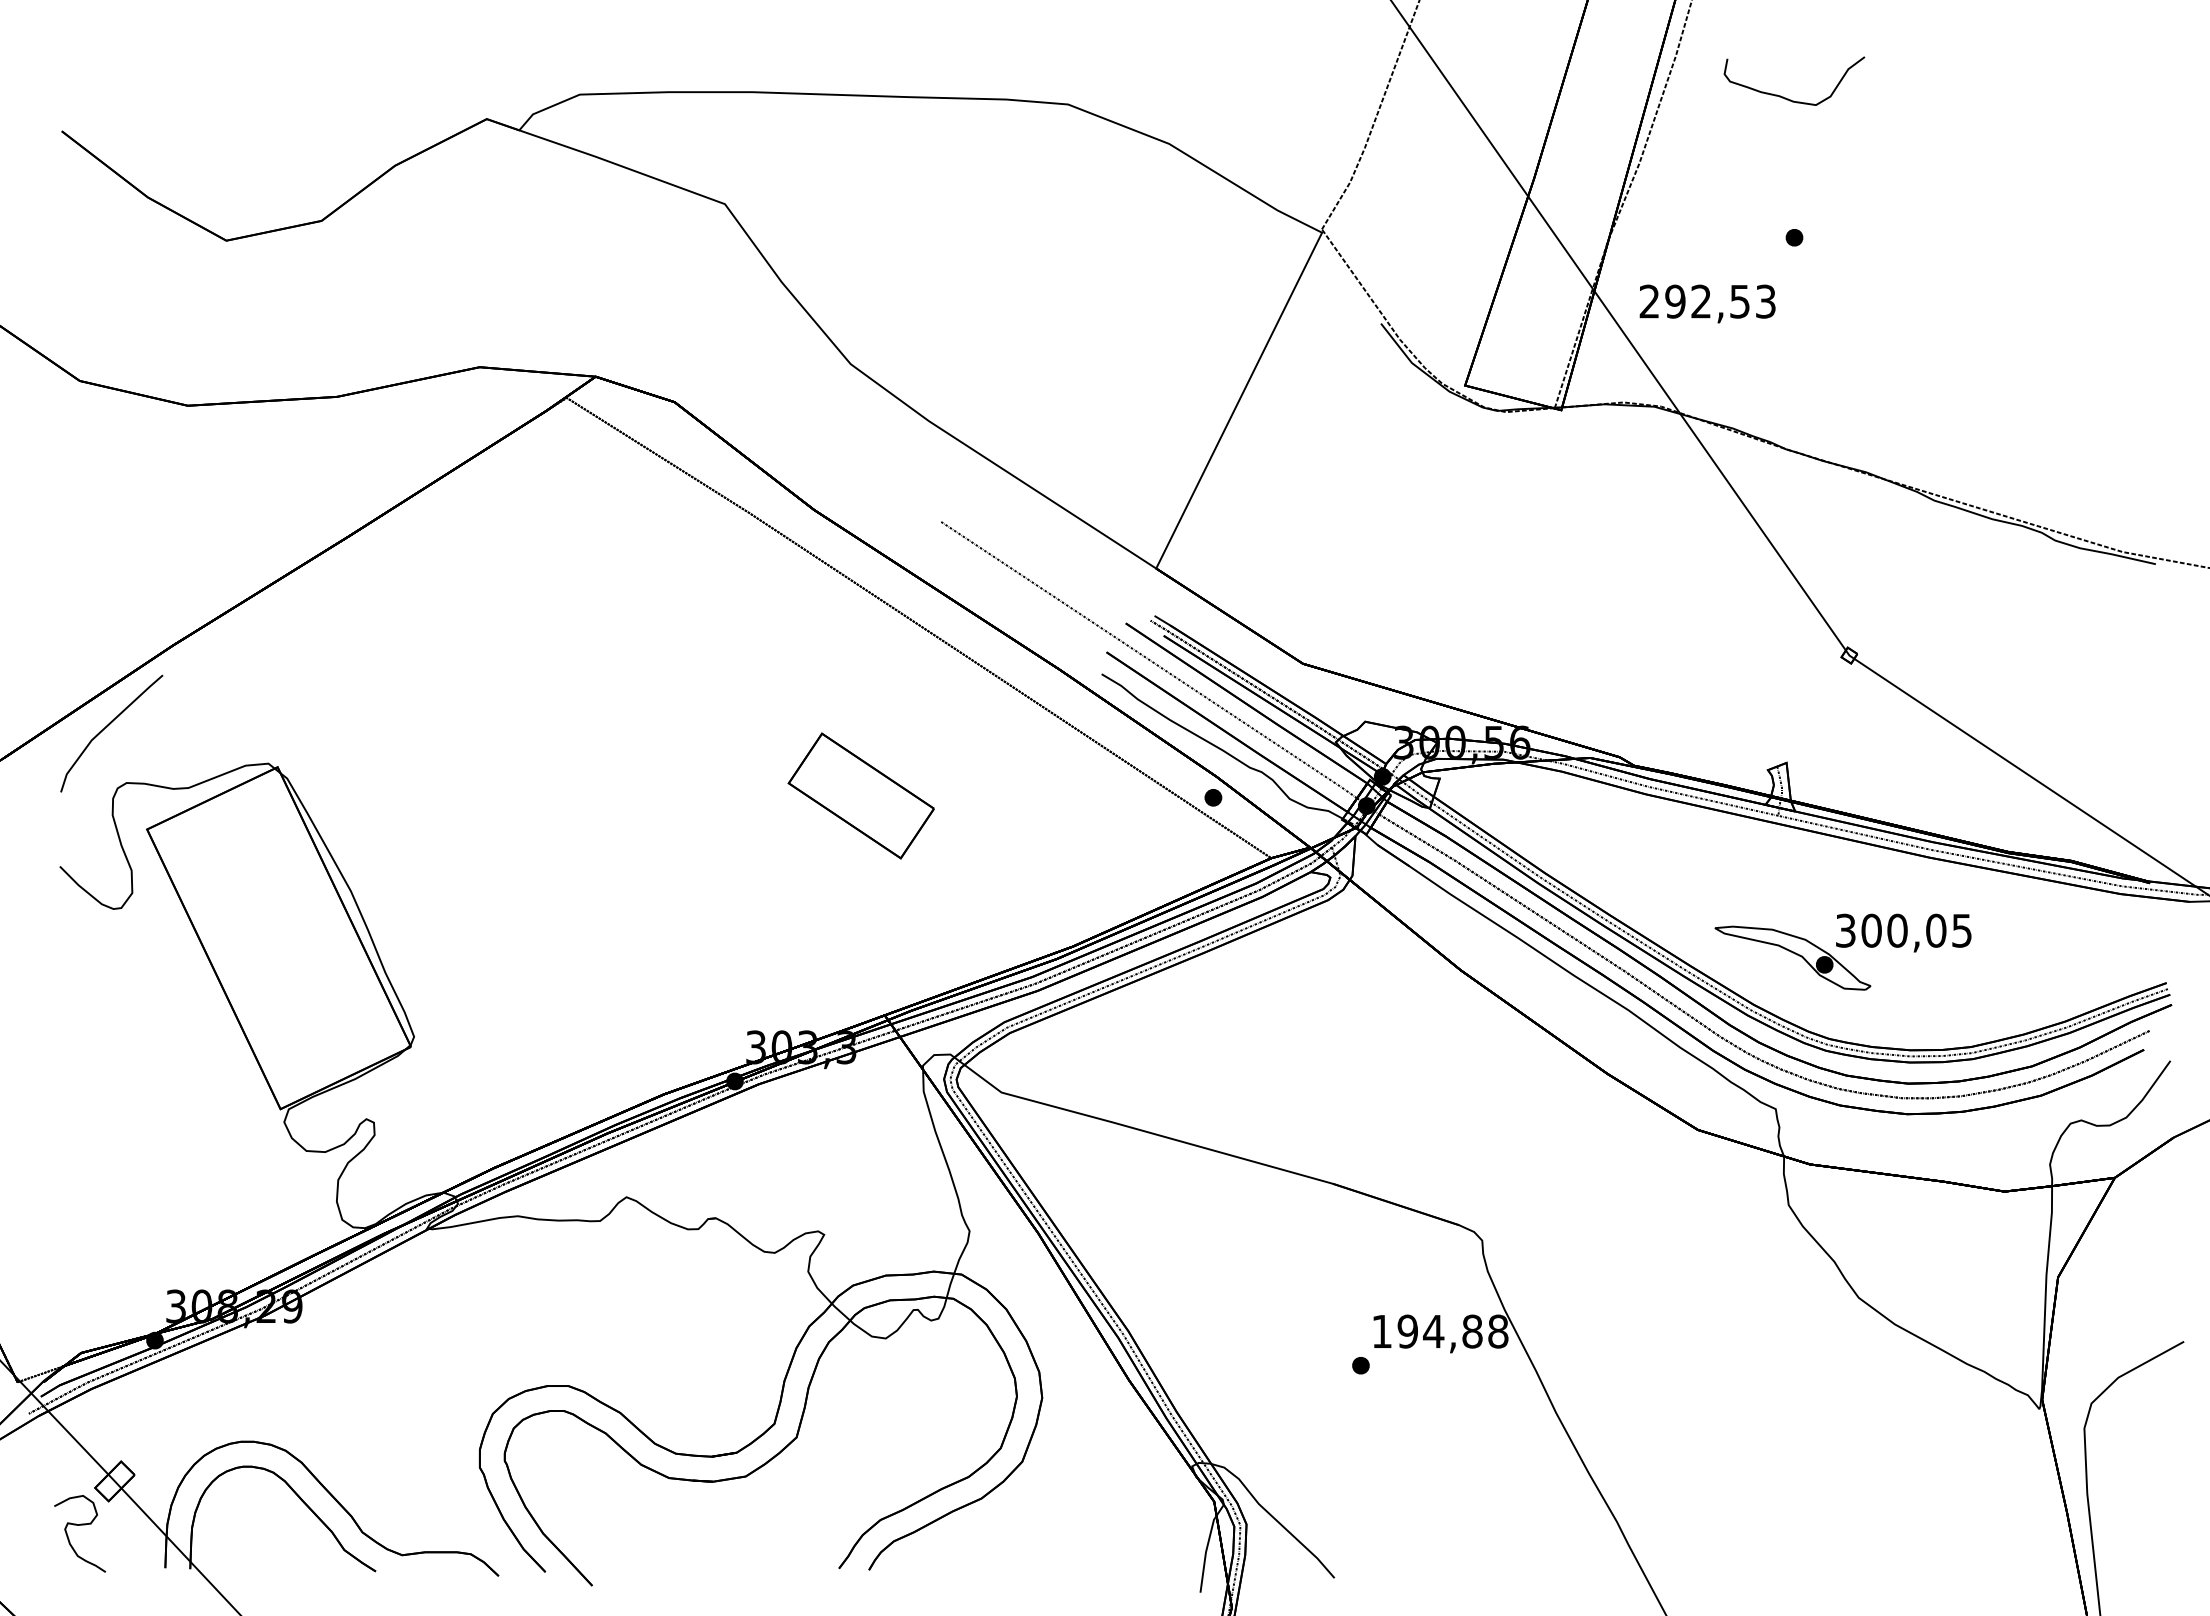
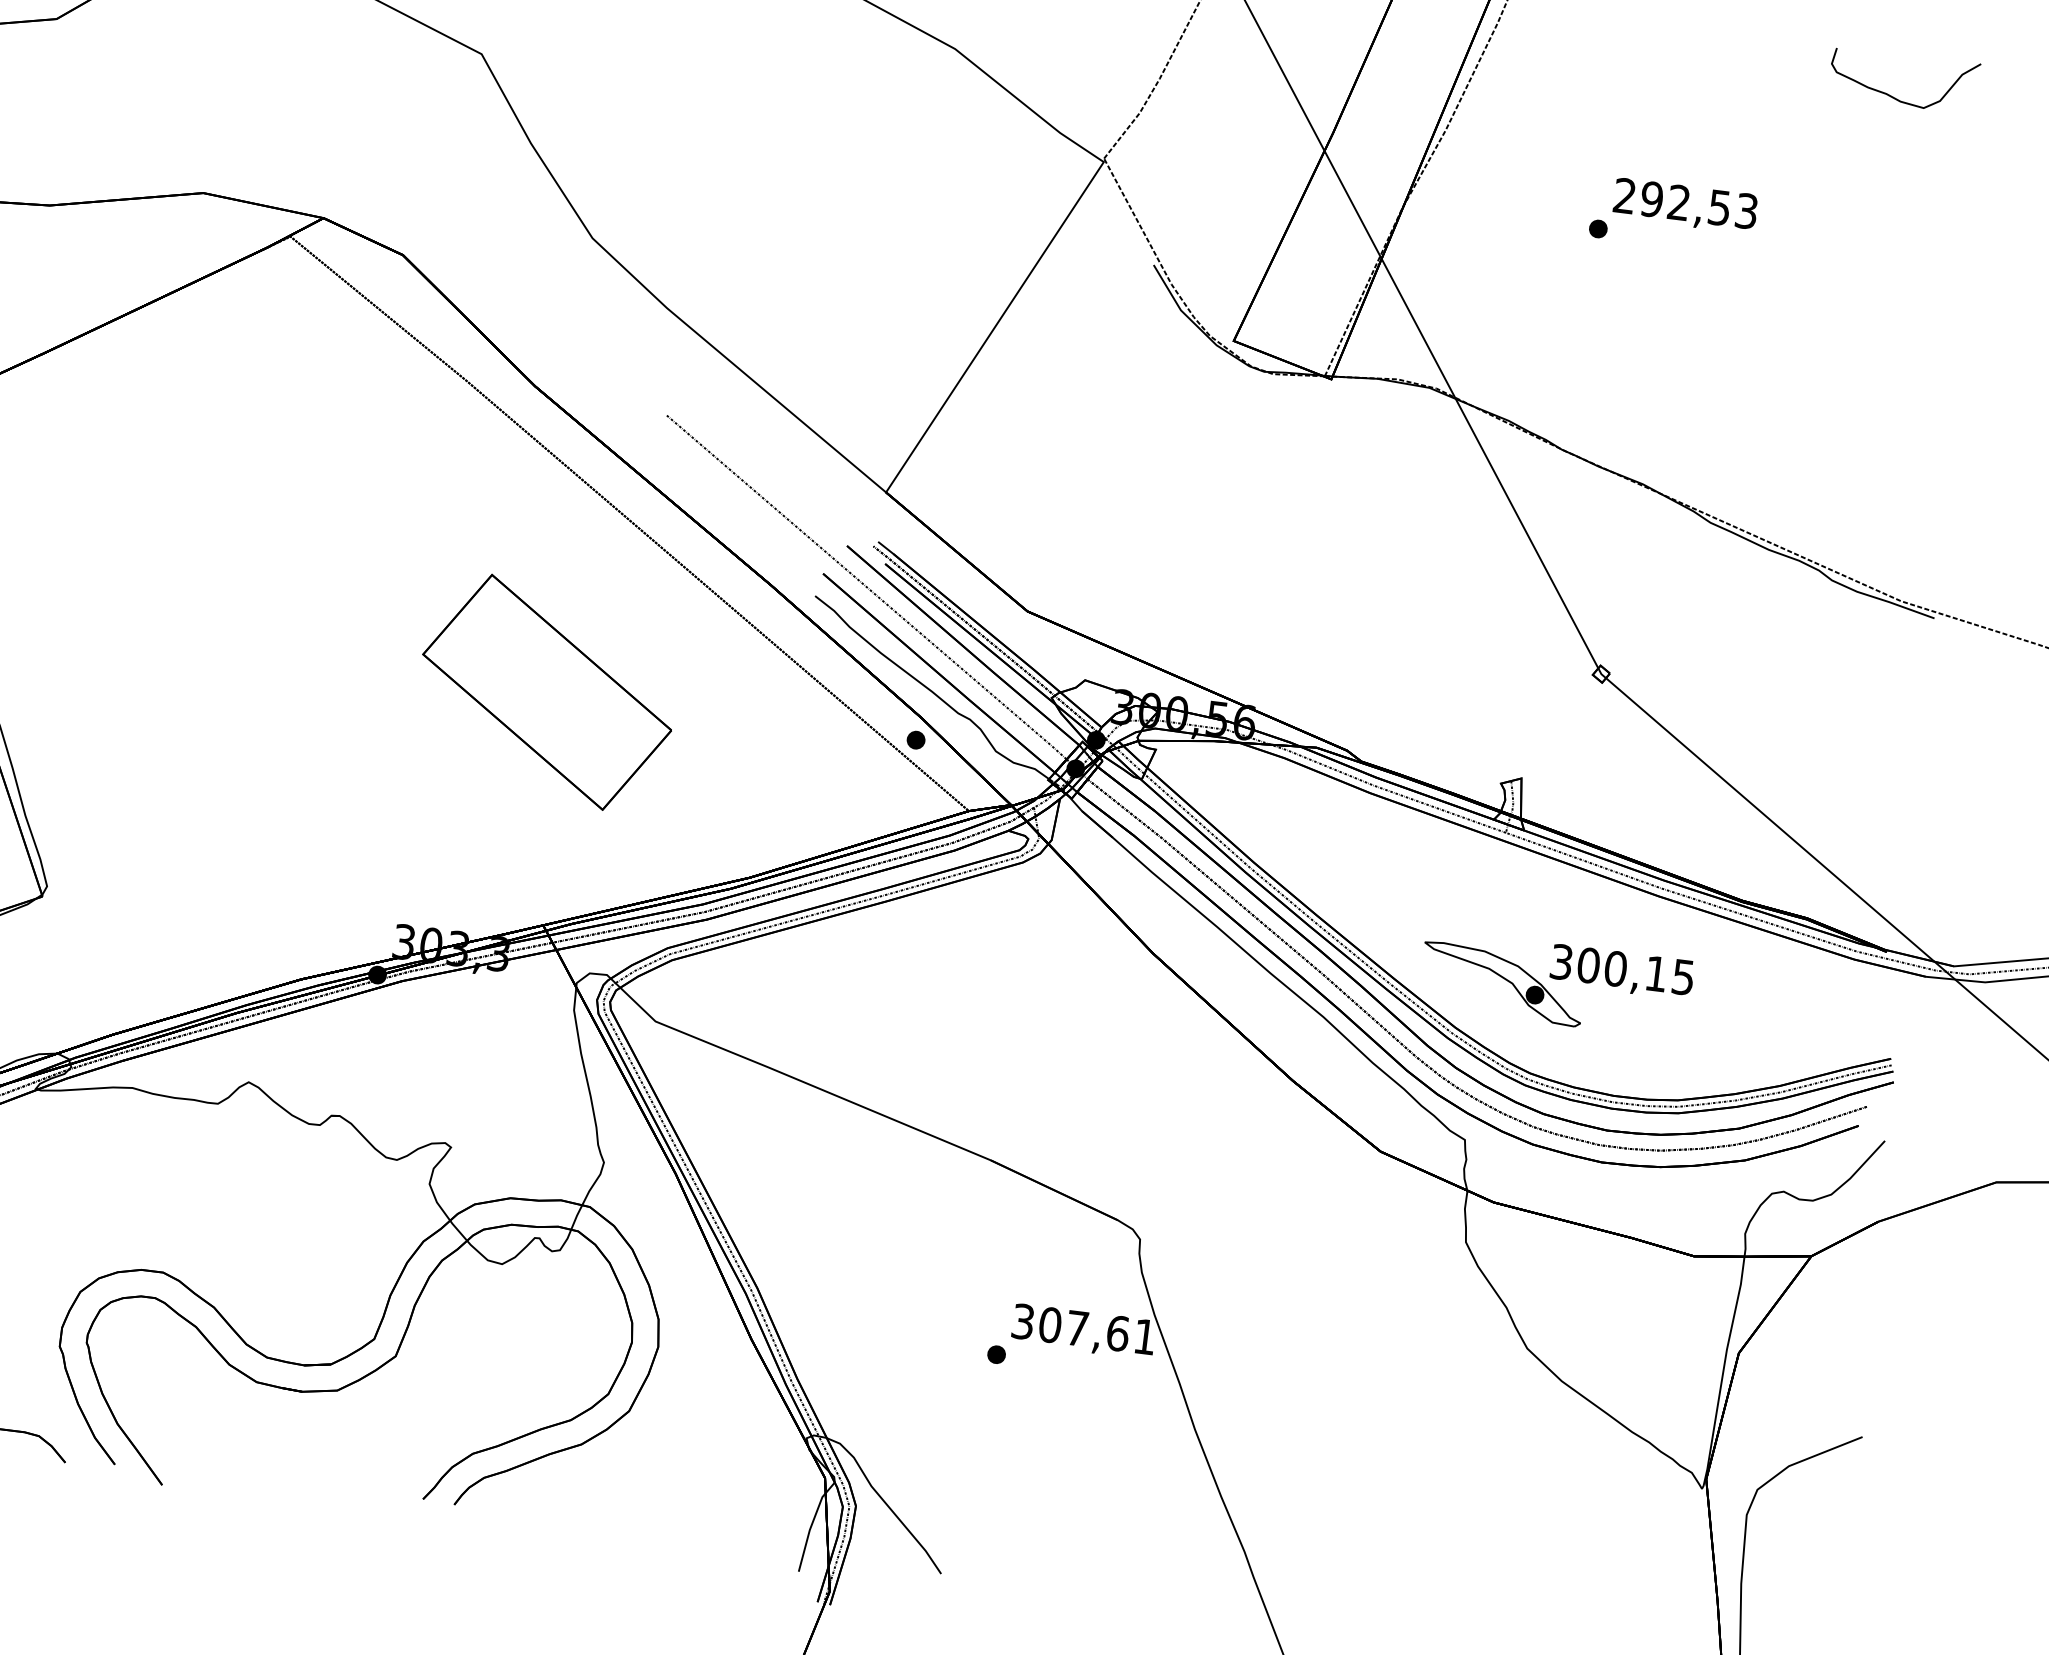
curve: (1788, 98) -> (1895, 97), moved
text: (1707, 303) -> (1685, 205), moved
part: (861, 795) -> (547, 691), size x1.67
text: (1936, 930) -> (1656, 973), 300,05 -> 300,15
text: (1440, 1331) -> (1084, 1329), 194,88 -> 307,61

